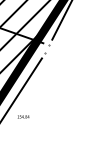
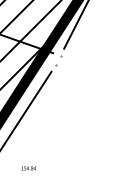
text: (23, 116) -> (28, 167), moved

